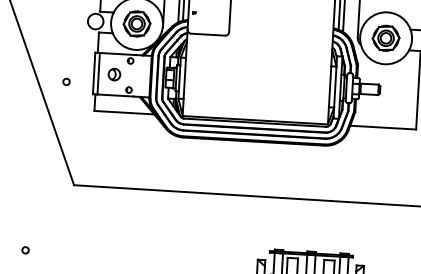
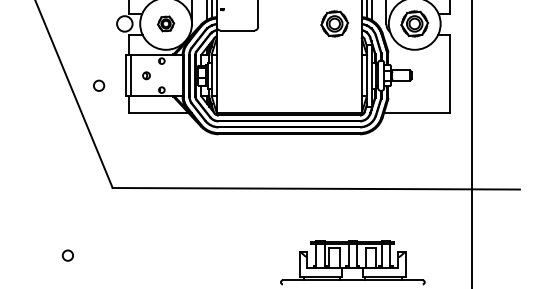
part: (136, 23) -> (165, 23), size x0.6
part: (305, 33) -> (334, 23), added
part: (114, 74) -> (146, 75), size x0.6
circle: (66, 81) -> (99, 85), size x1.6
circle: (25, 250) -> (68, 255), size x1.6

